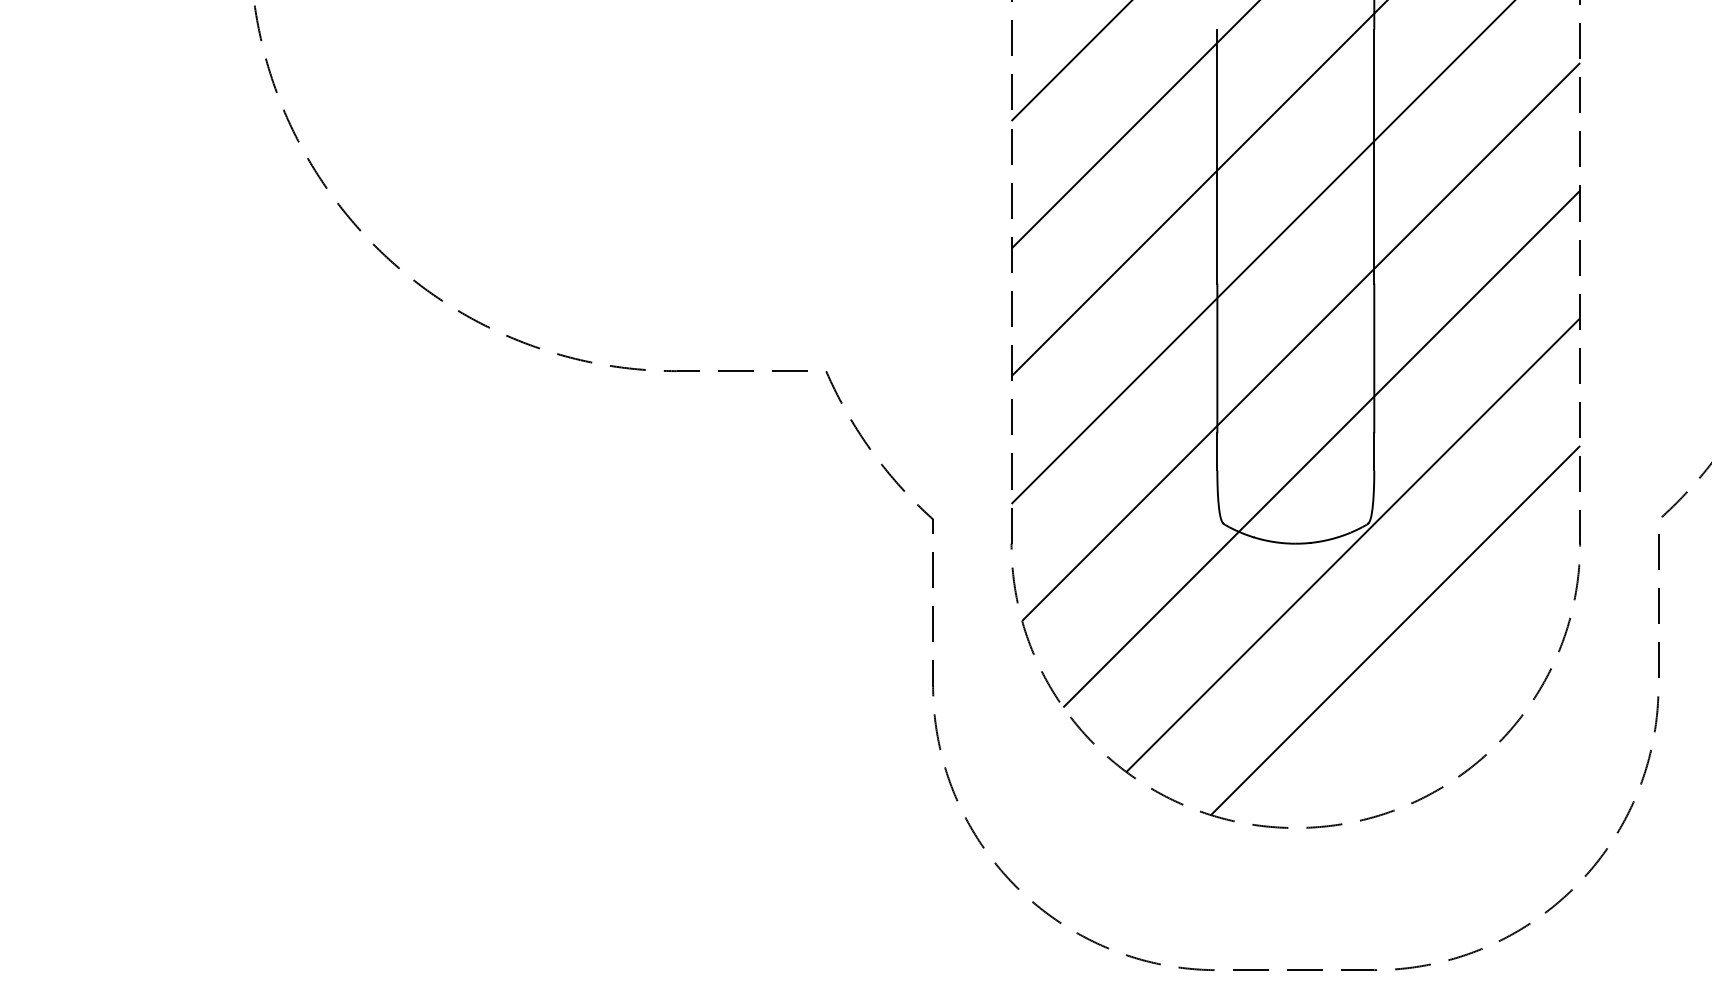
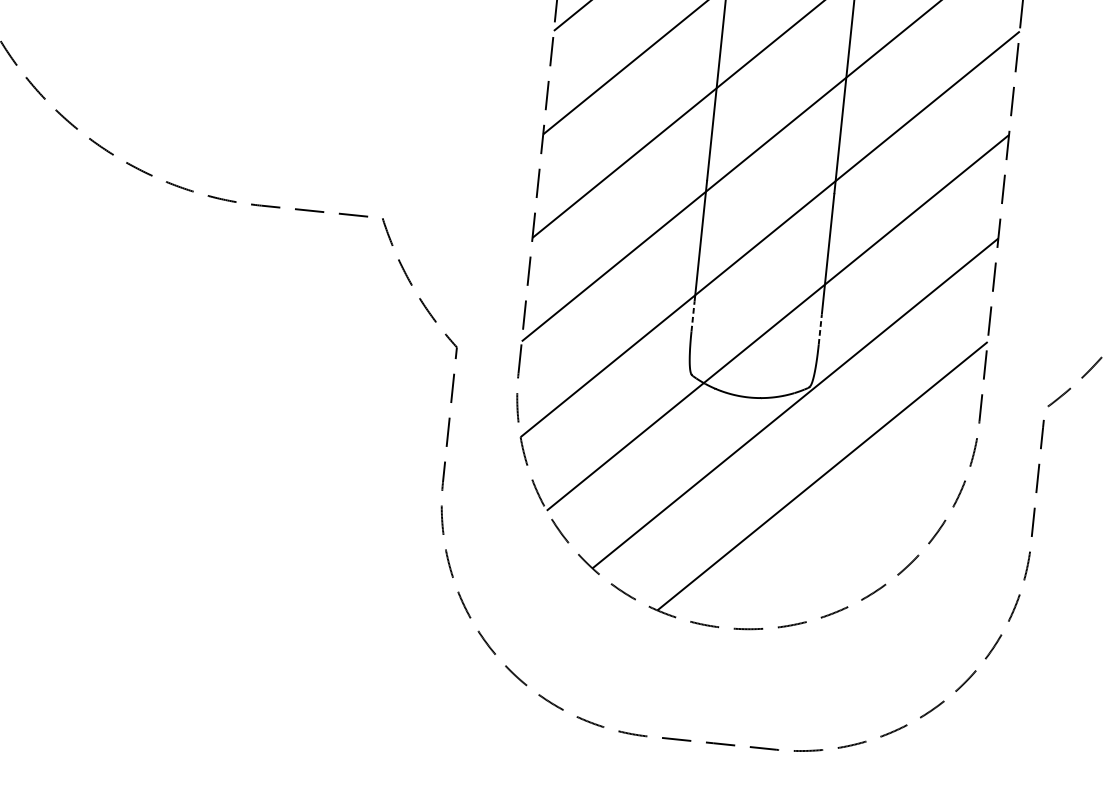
line: (1217, 451) -> (693, 316), solid -> dashed
line: (1374, 451) -> (820, 329), solid -> dashed

